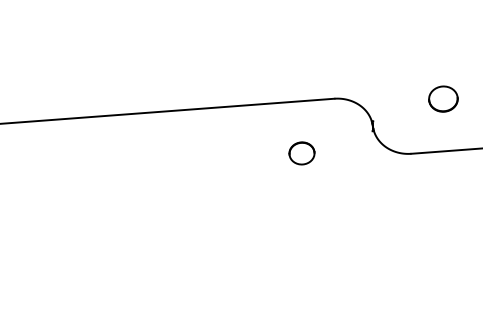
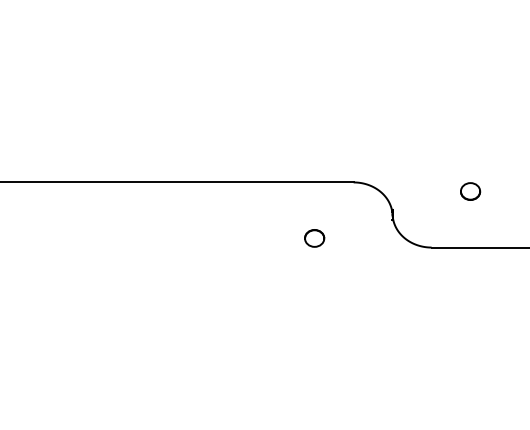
part: (443, 99) -> (470, 191), size x0.62
part: (301, 153) -> (314, 238), size x0.71

